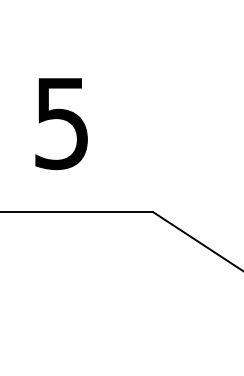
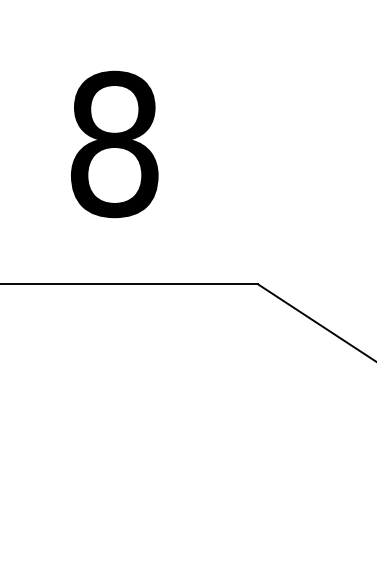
text: (61, 123) -> (113, 144), 5 -> 8

